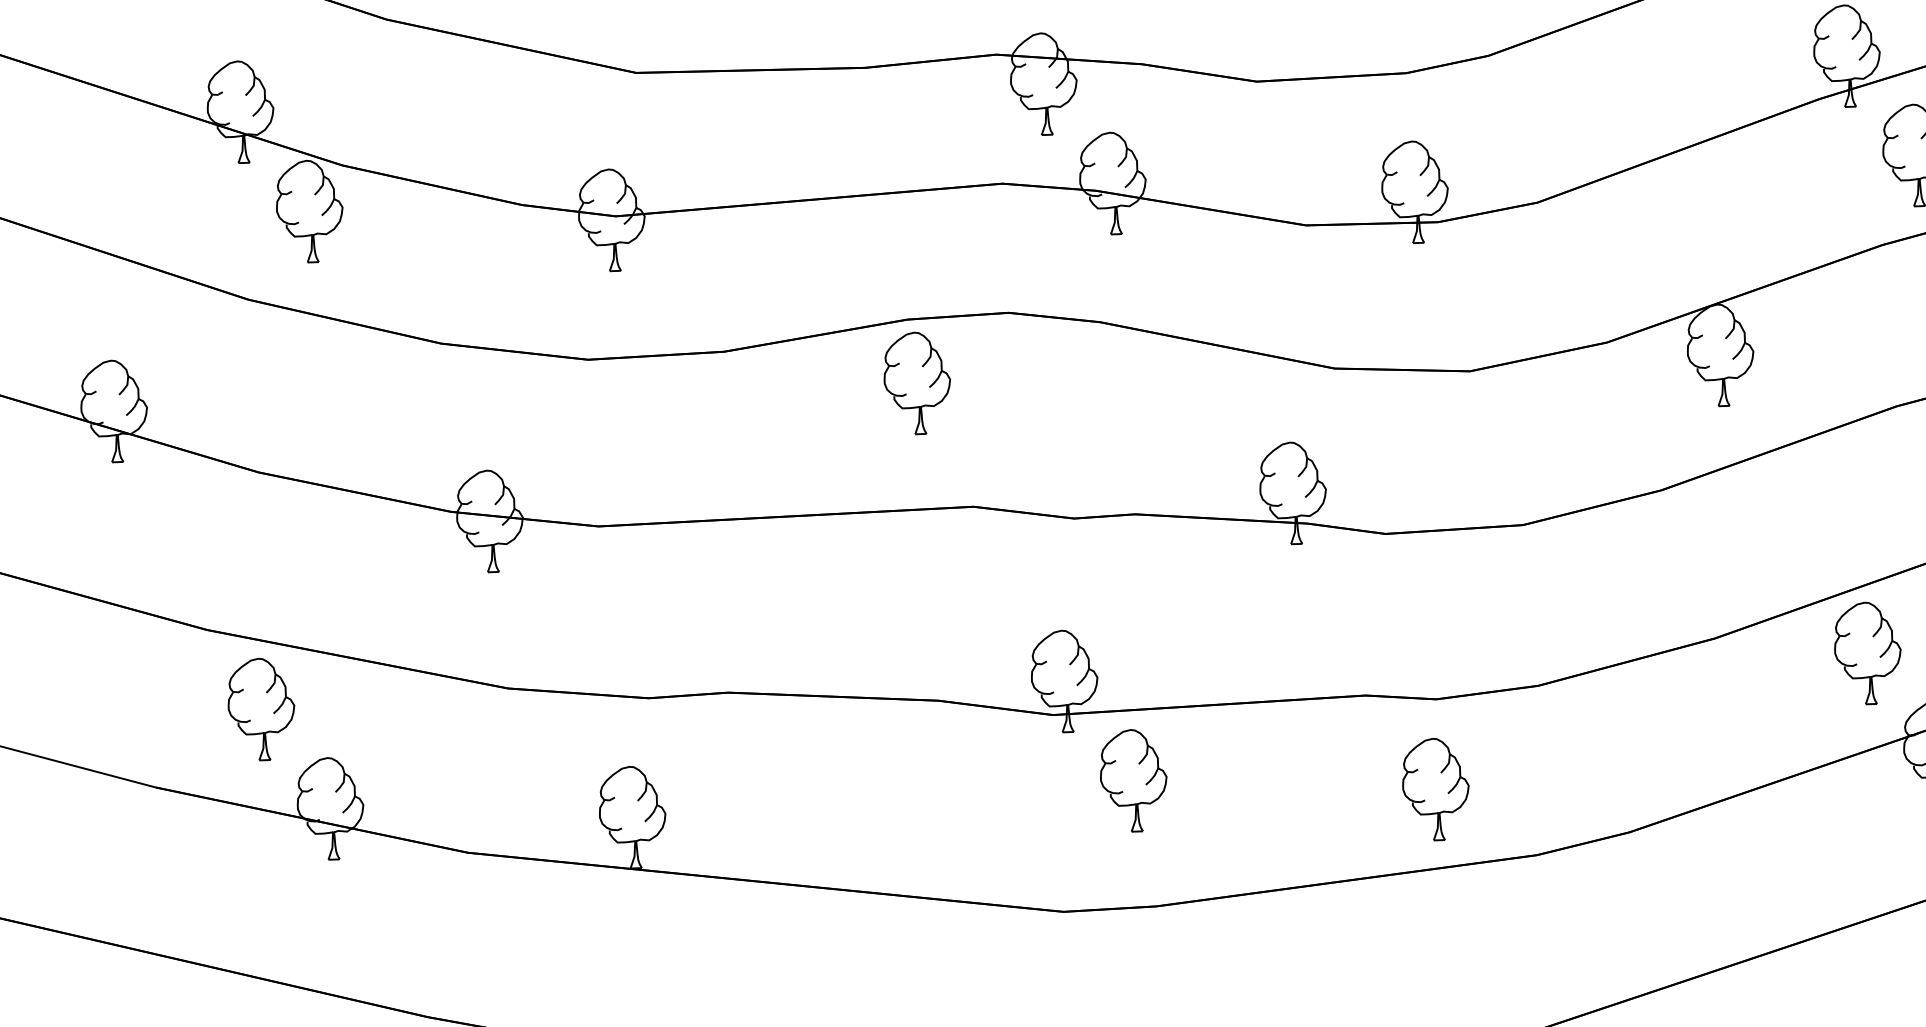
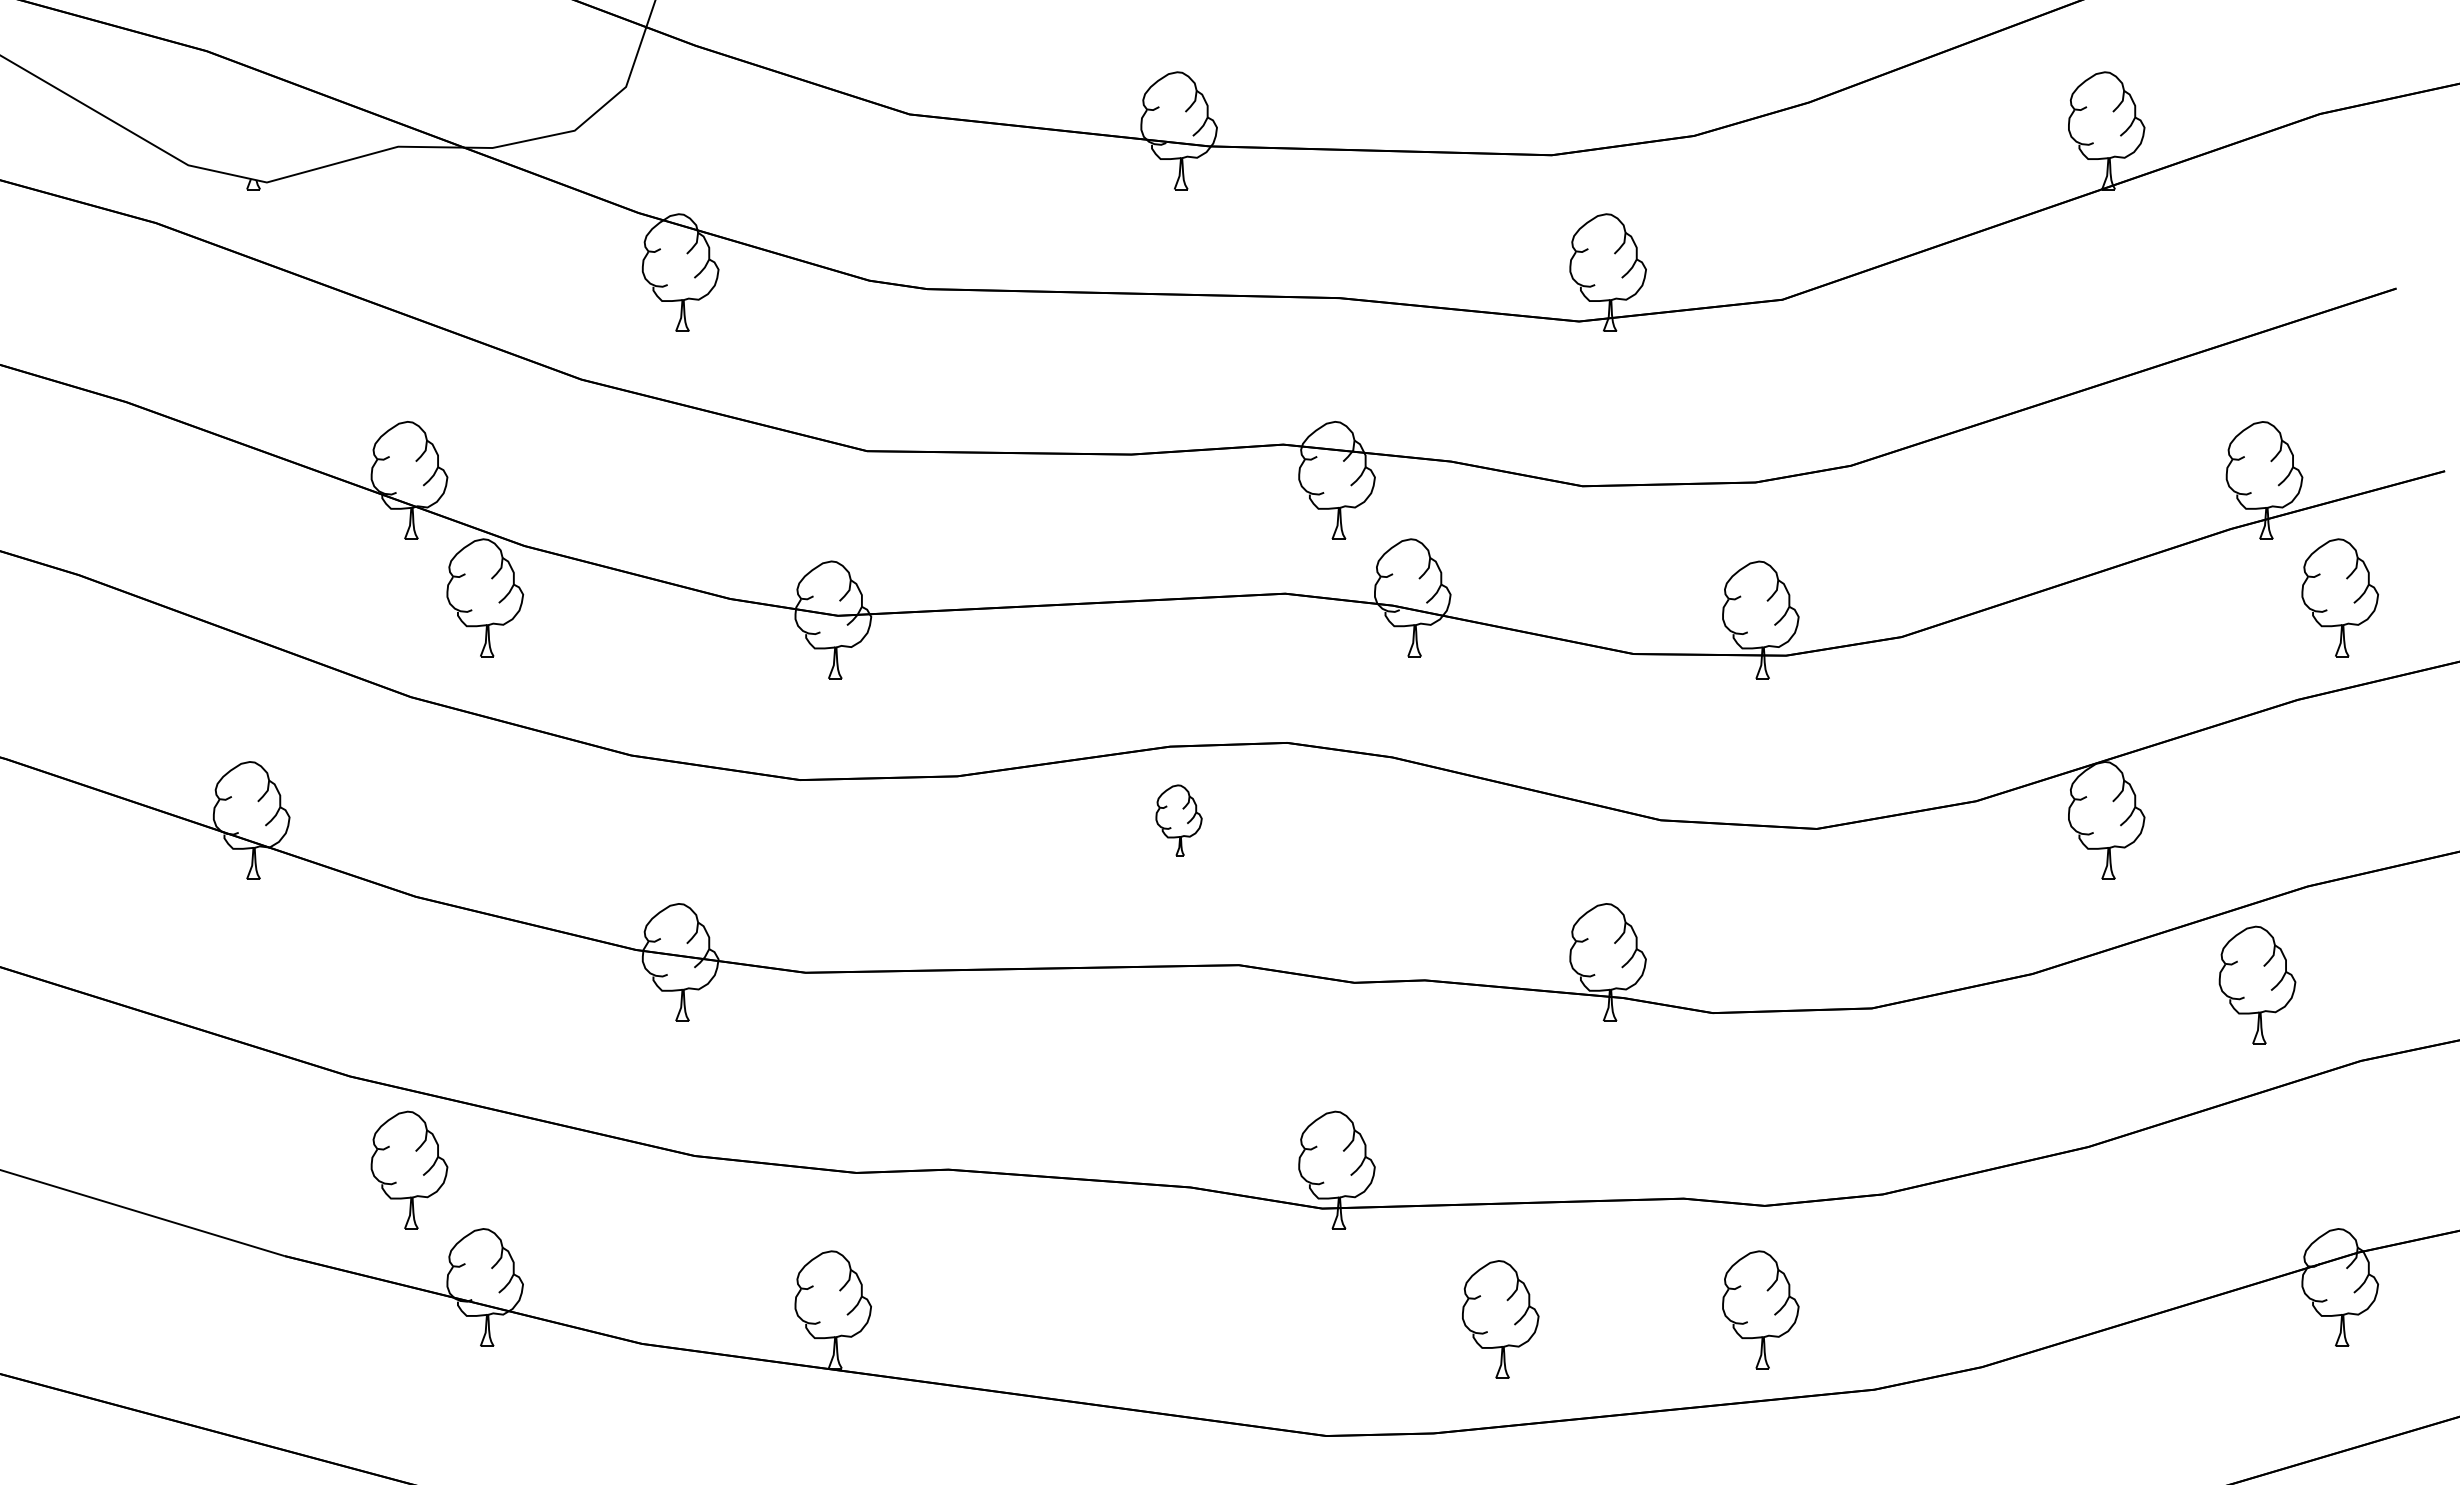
part: (916, 383) -> (1178, 820), size x0.6
part: (1867, 652) -> (2257, 984), moved
part: (1133, 780) -> (1500, 1319), moved

